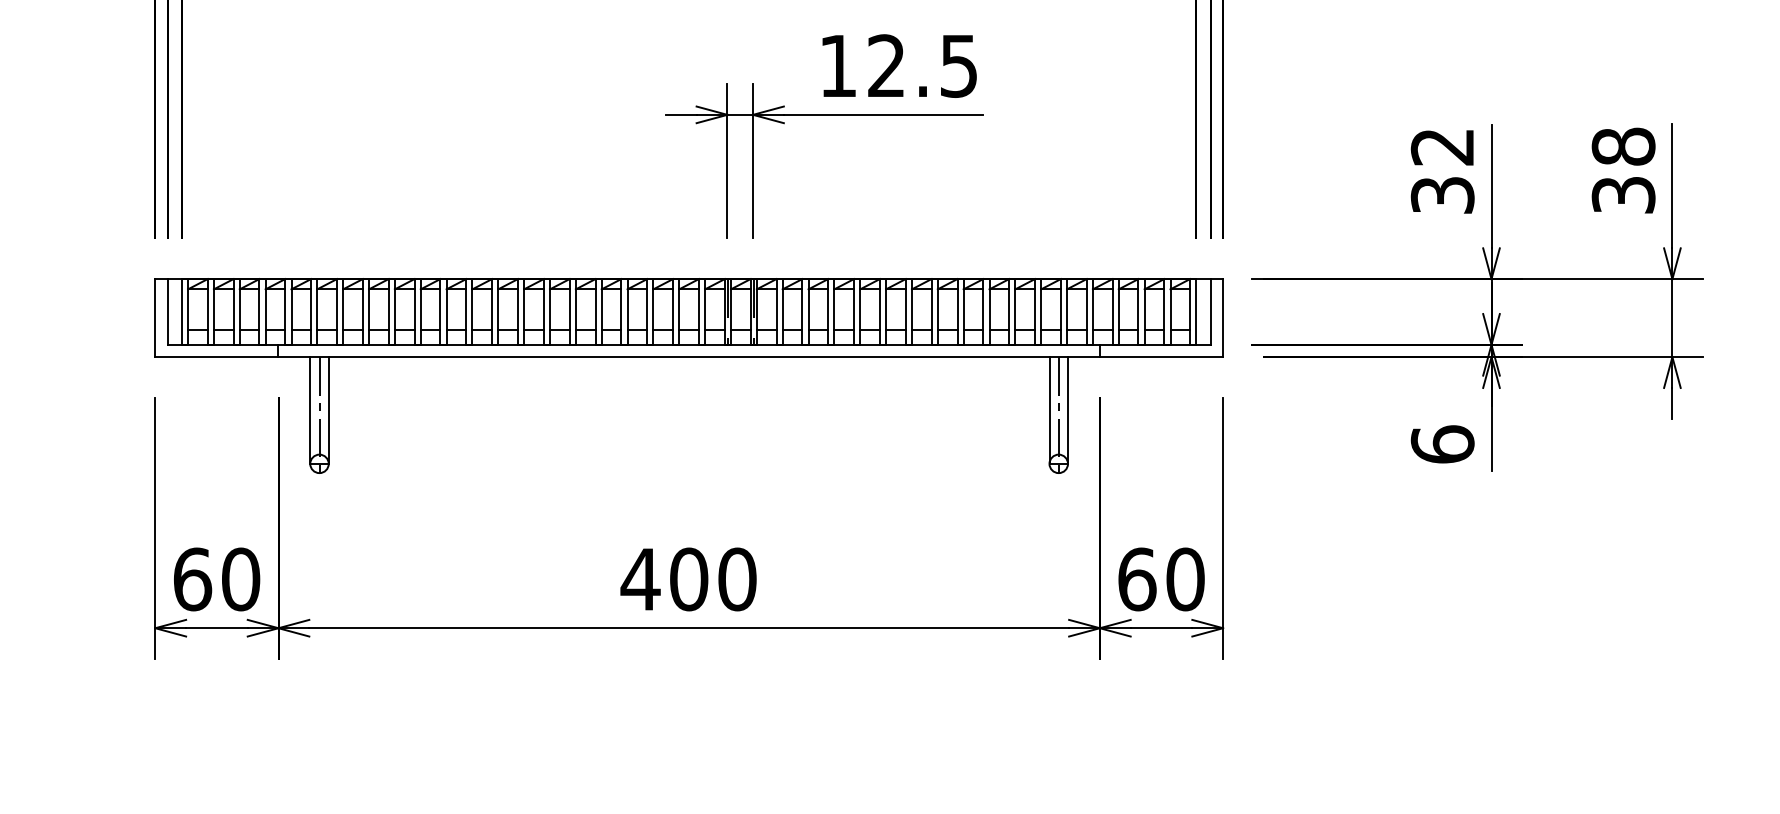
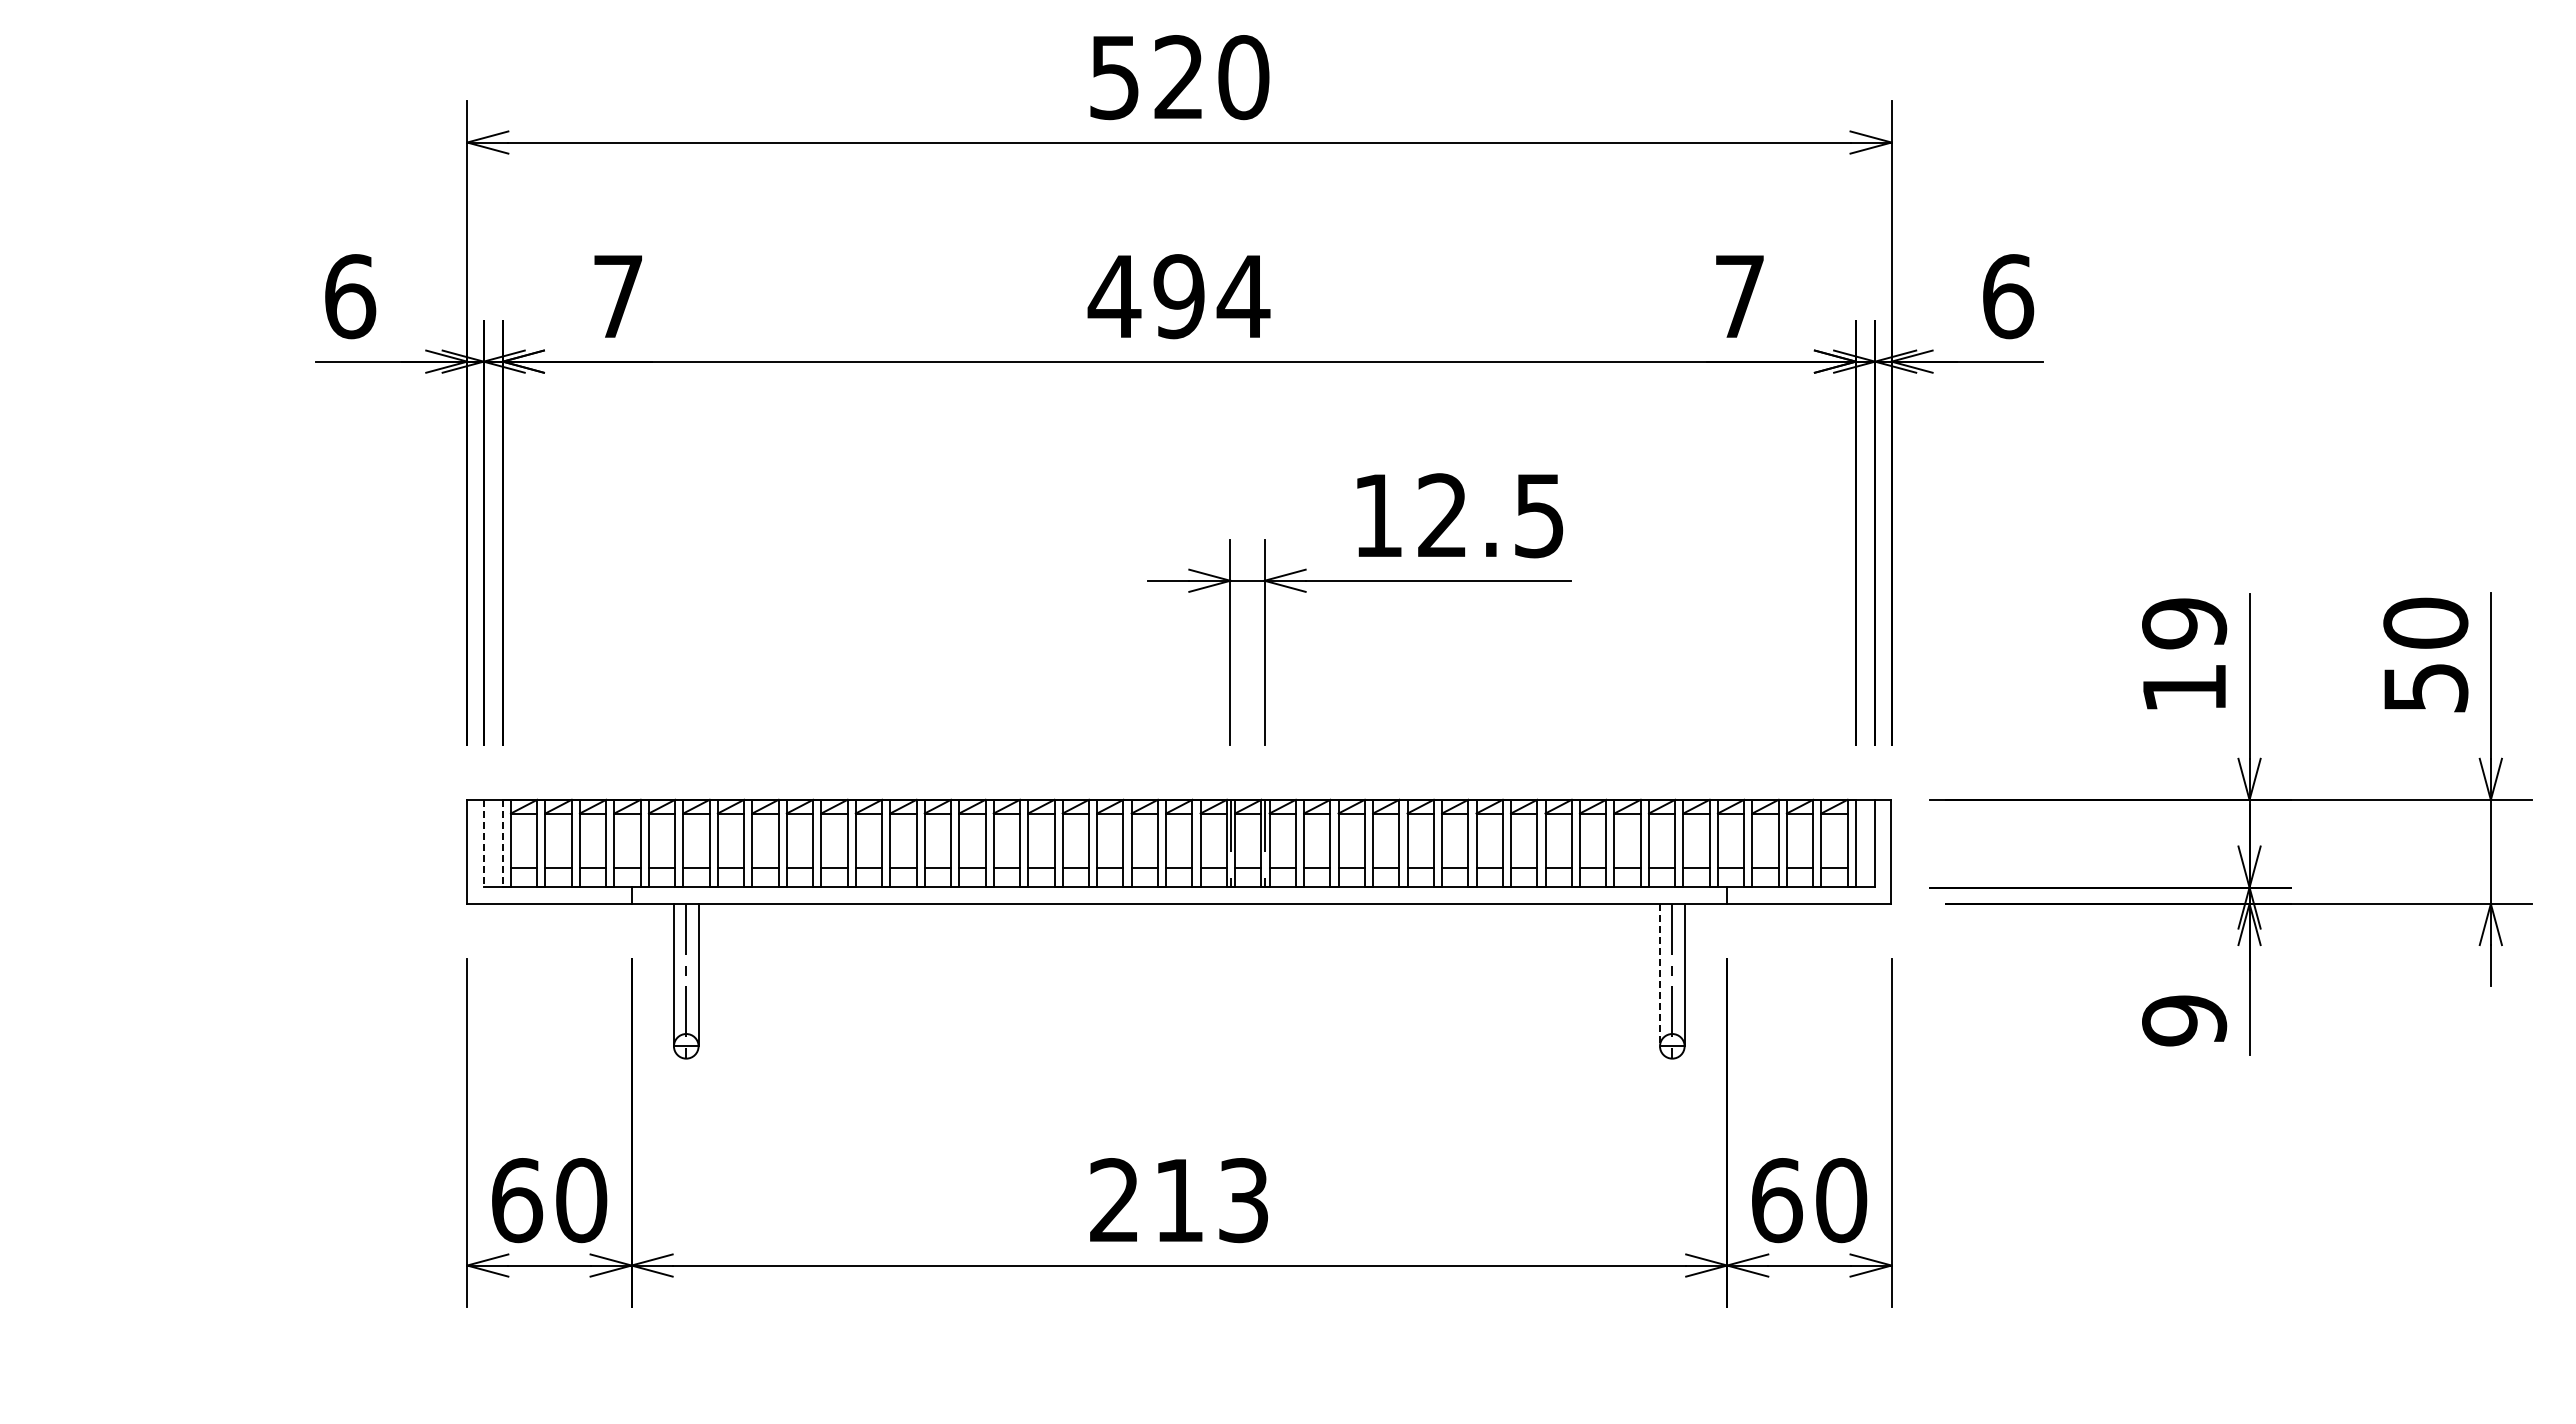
text: (1442, 170) -> (2184, 655), 32 -> 19
text: (1623, 170) -> (2425, 654), 38 -> 50
line: (167, 311) -> (483, 843), solid -> dashed
line: (181, 311) -> (502, 843), solid -> dashed
line: (1049, 410) -> (1660, 975), solid -> dashed
text: (1442, 444) -> (2184, 1020), 6 -> 9
text: (688, 579) -> (1178, 1200), 400 -> 213

